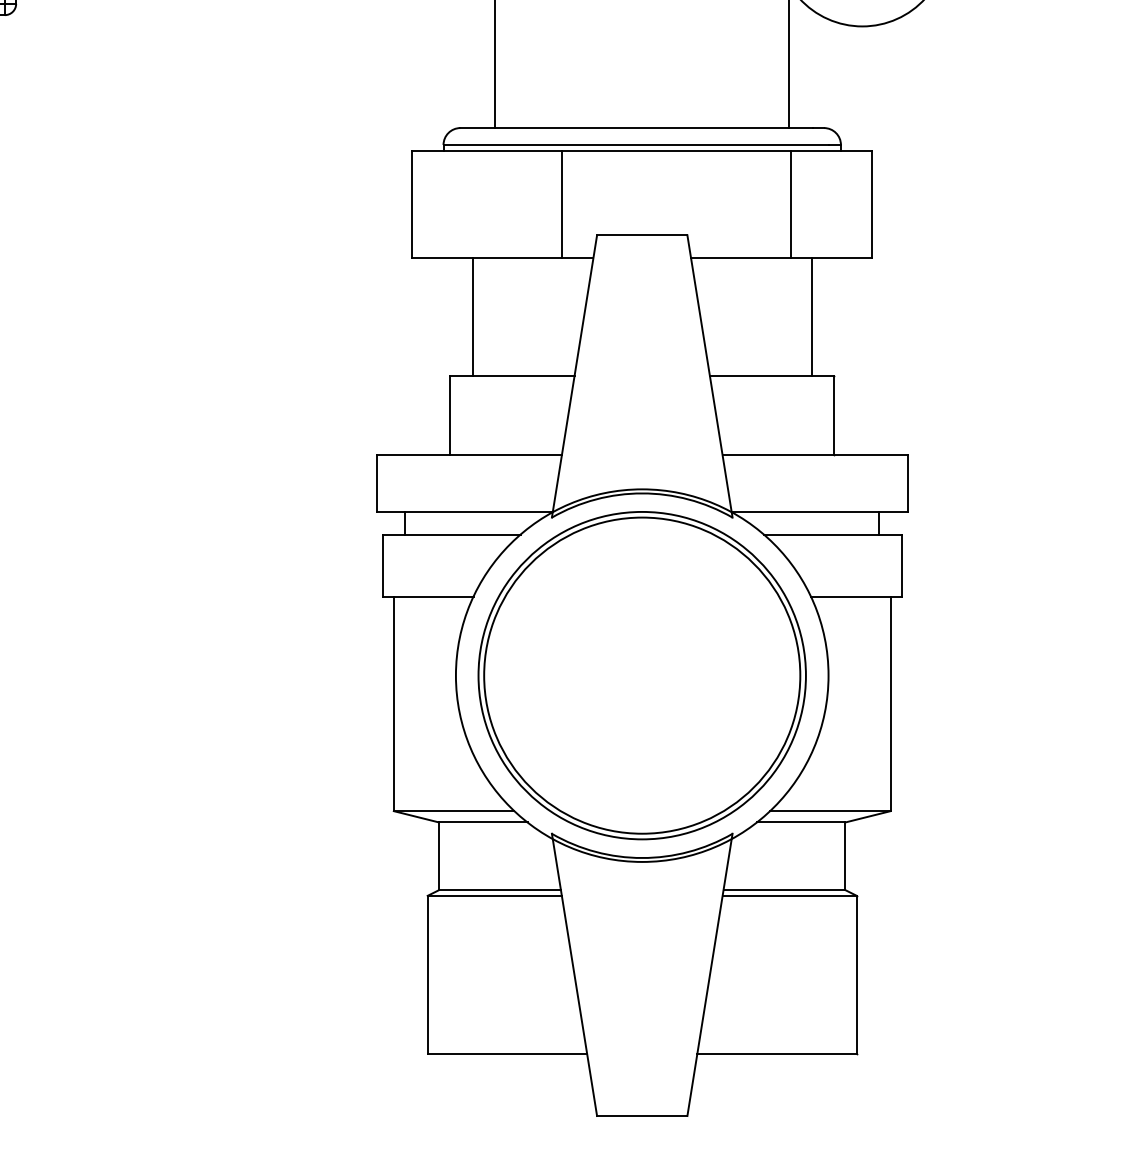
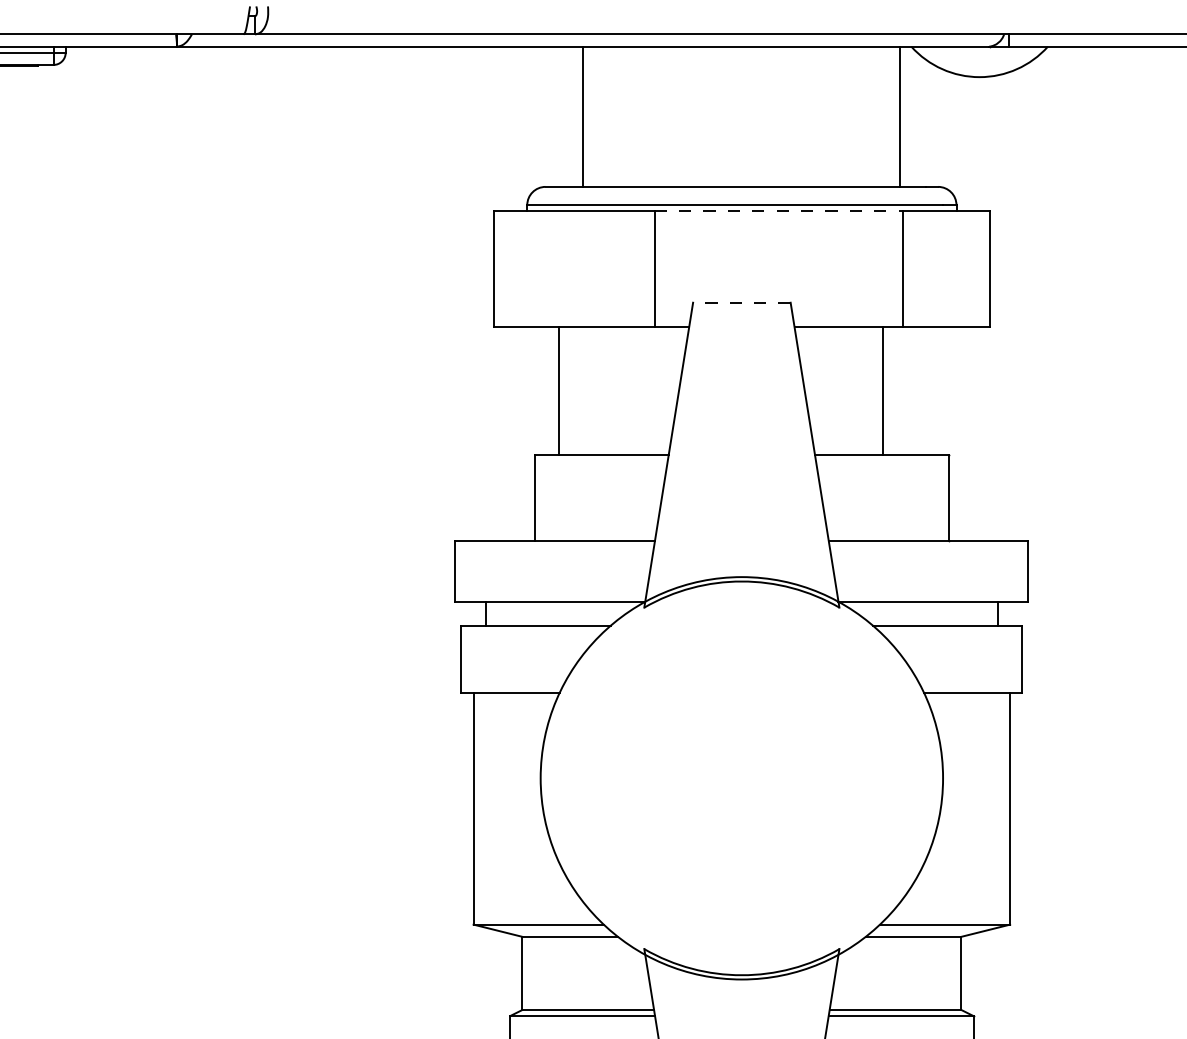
line: (676, 150) -> (778, 211), solid -> dashed
line: (641, 235) -> (741, 302), solid -> dashed
line: (811, 316) -> (882, 390), moved
part: (641, 675) -> (741, 778), removed

